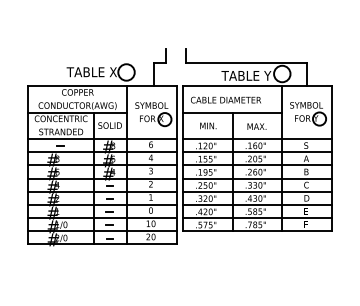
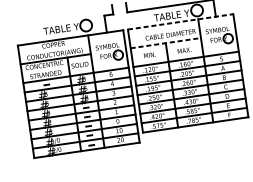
text: (112, 72) -> (76, 27), TABLE X -> TABLE Y
line: (257, 86) -> (180, 21), solid -> dashed
text: (225, 99) -> (170, 34), moved
line: (233, 112) -> (166, 42), solid -> dashed

